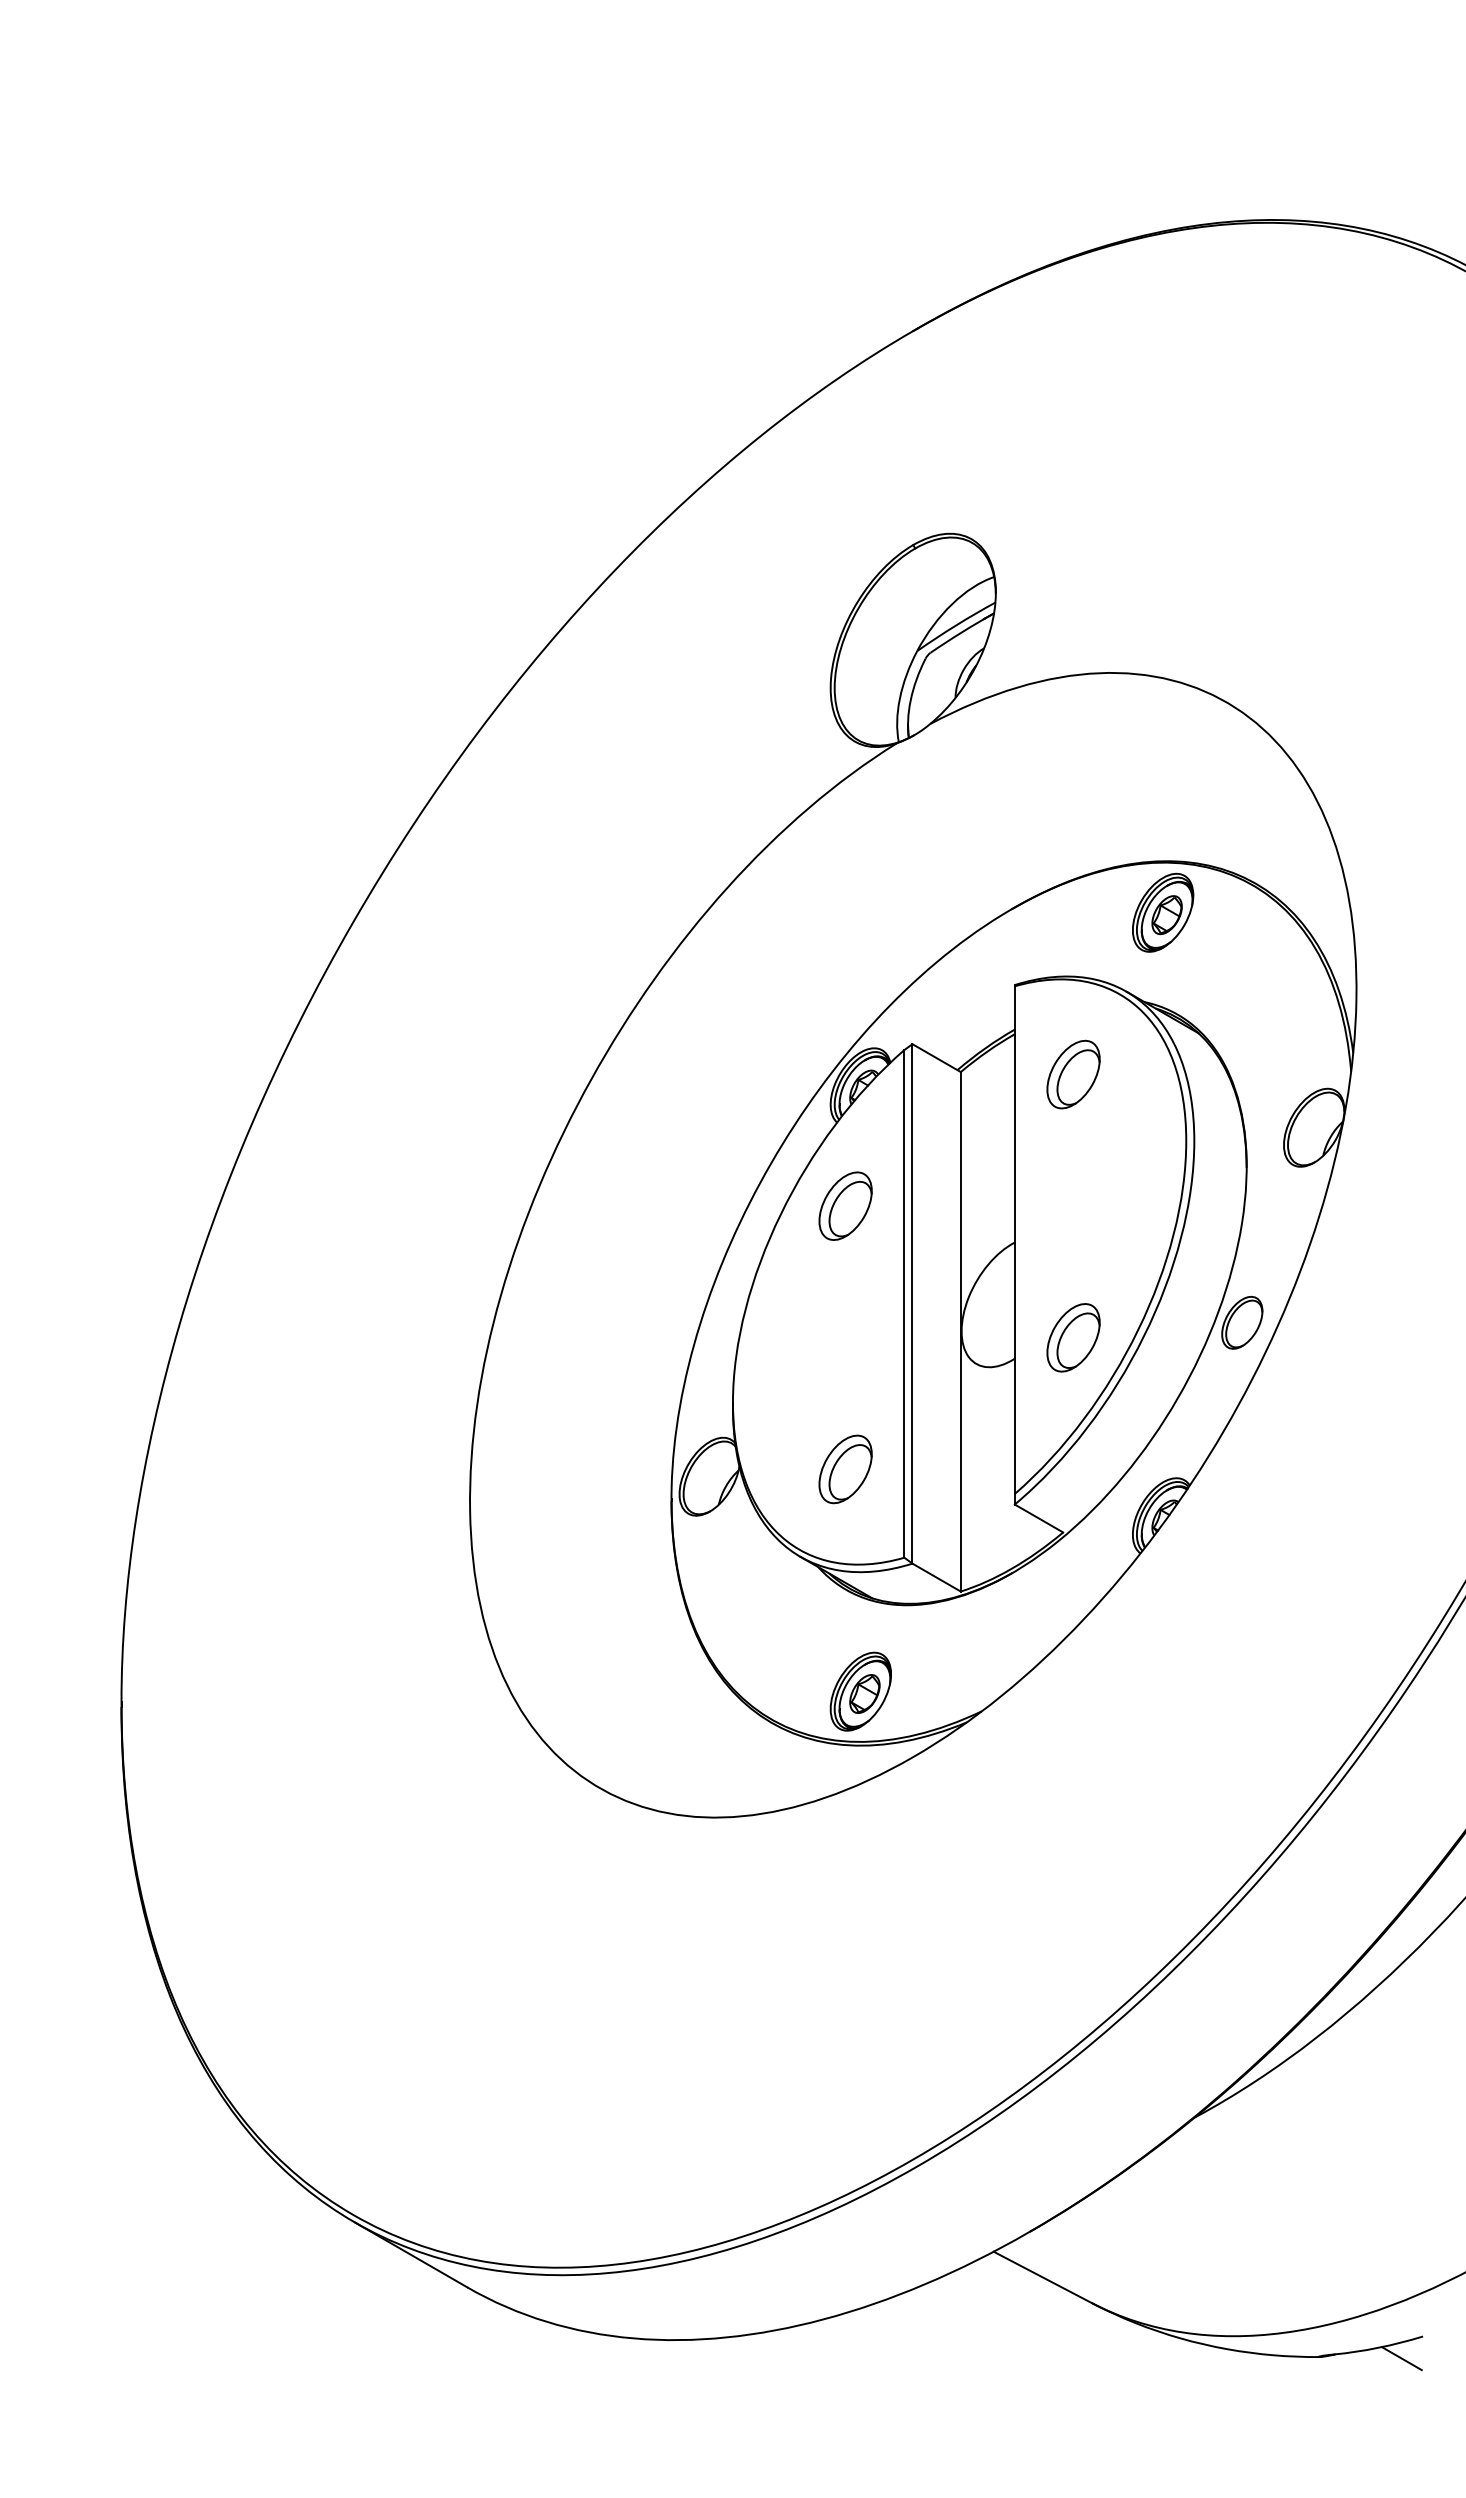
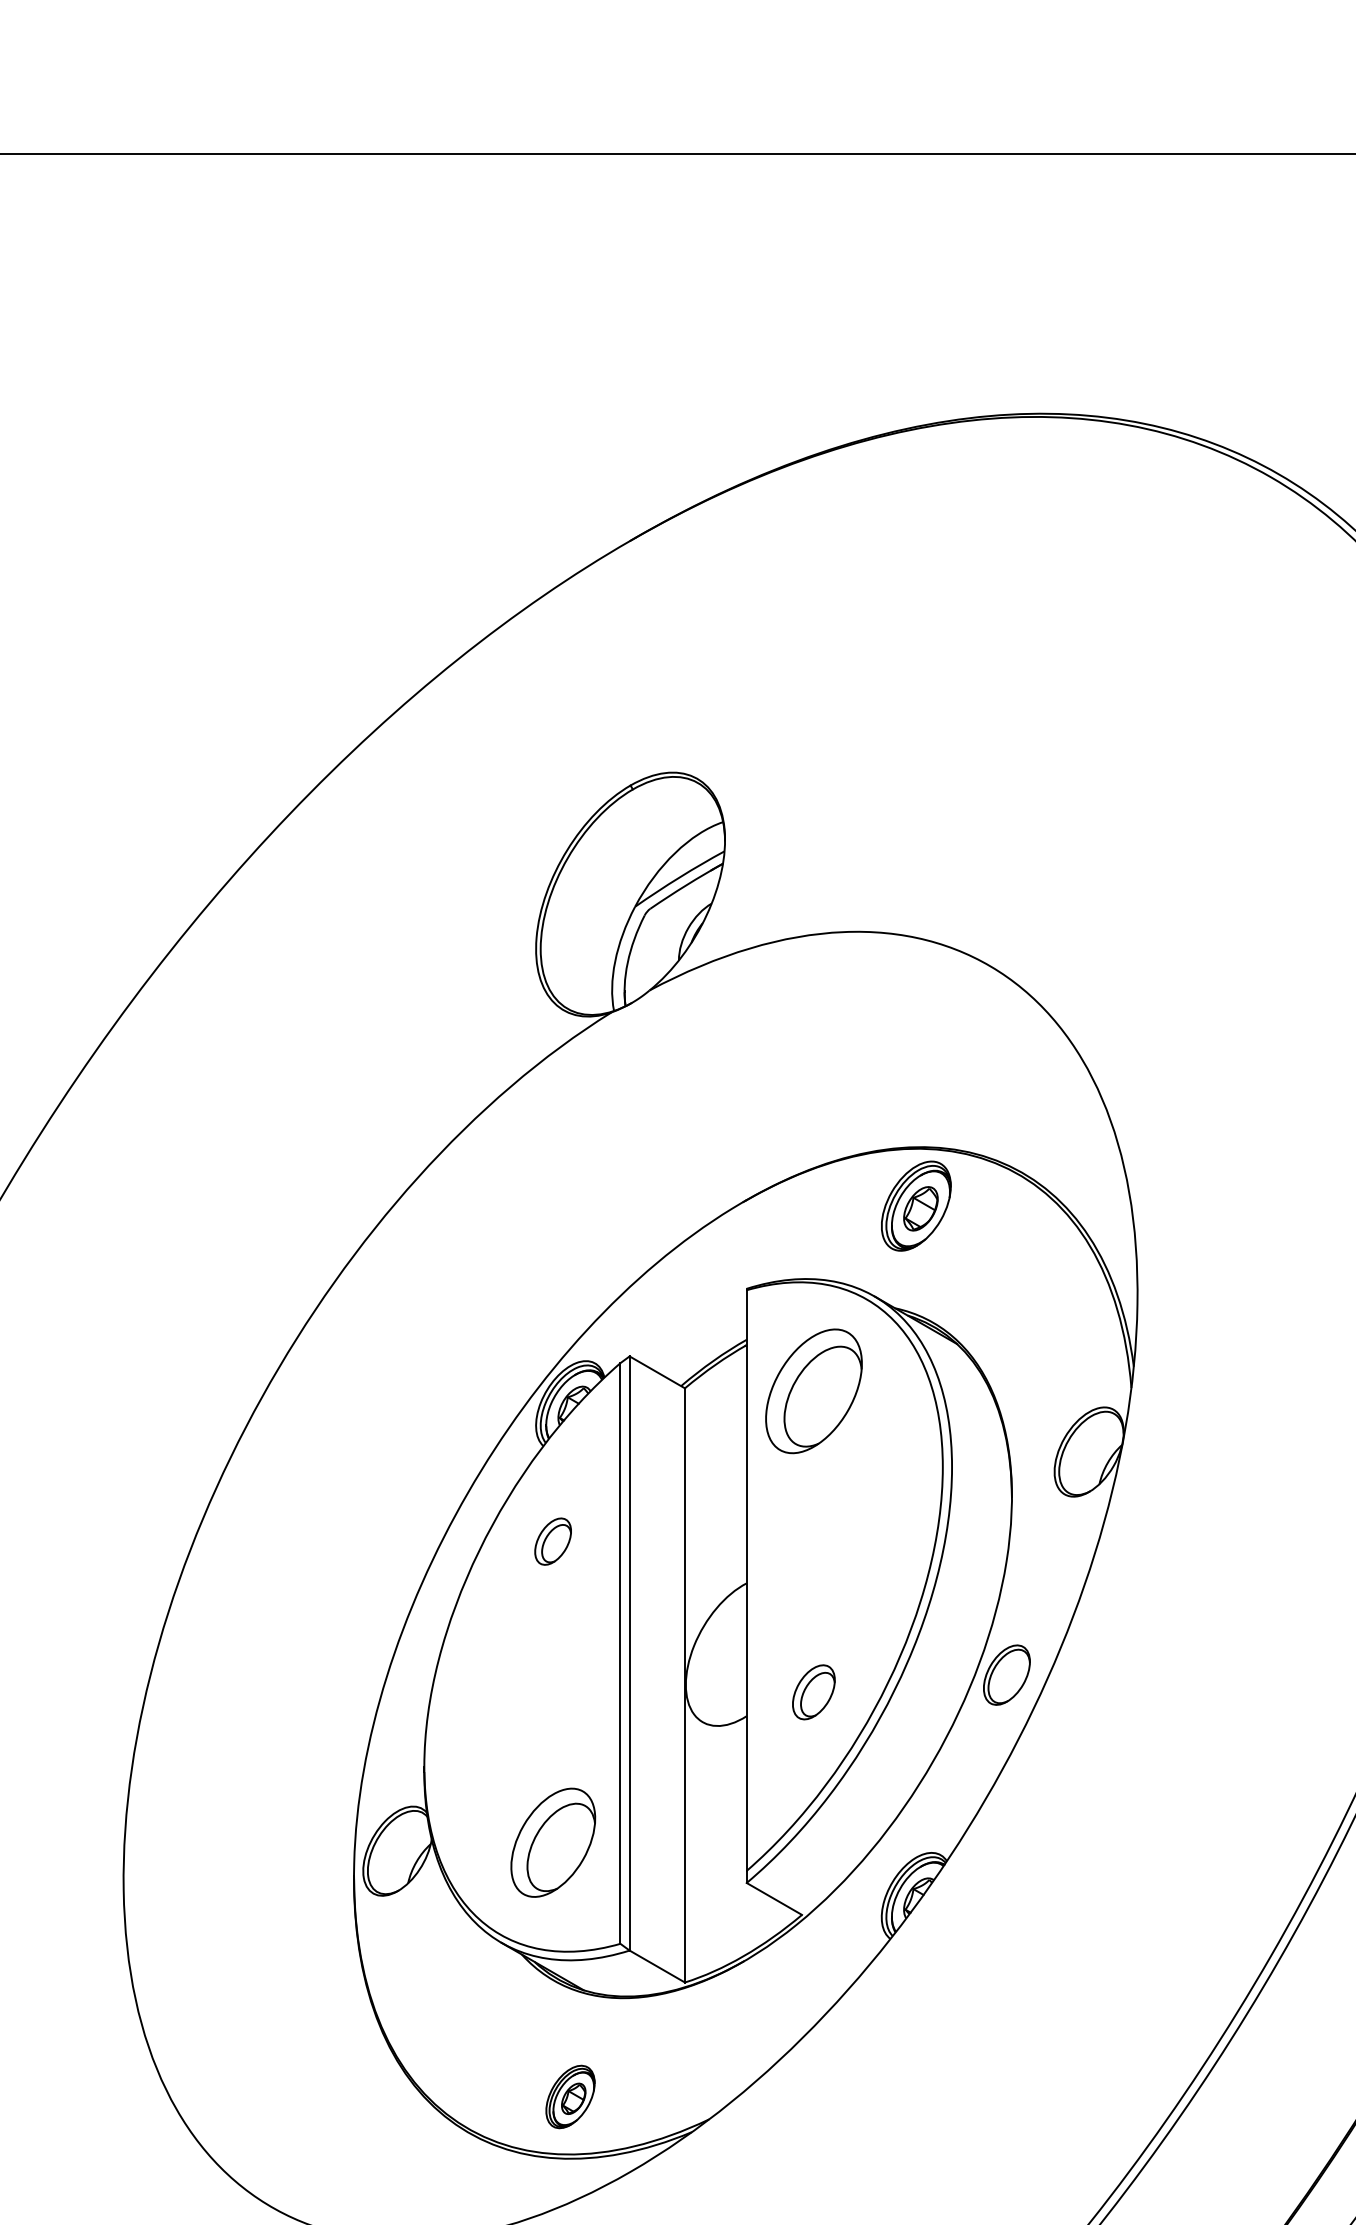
part: (1073, 1074) -> (813, 1391), size x1.6
part: (845, 1205) -> (553, 1540), size x0.6
part: (1073, 1337) -> (813, 1691), size x0.7
part: (845, 1469) -> (553, 1842), size x1.4
part: (860, 1691) -> (570, 2096), size x0.7

